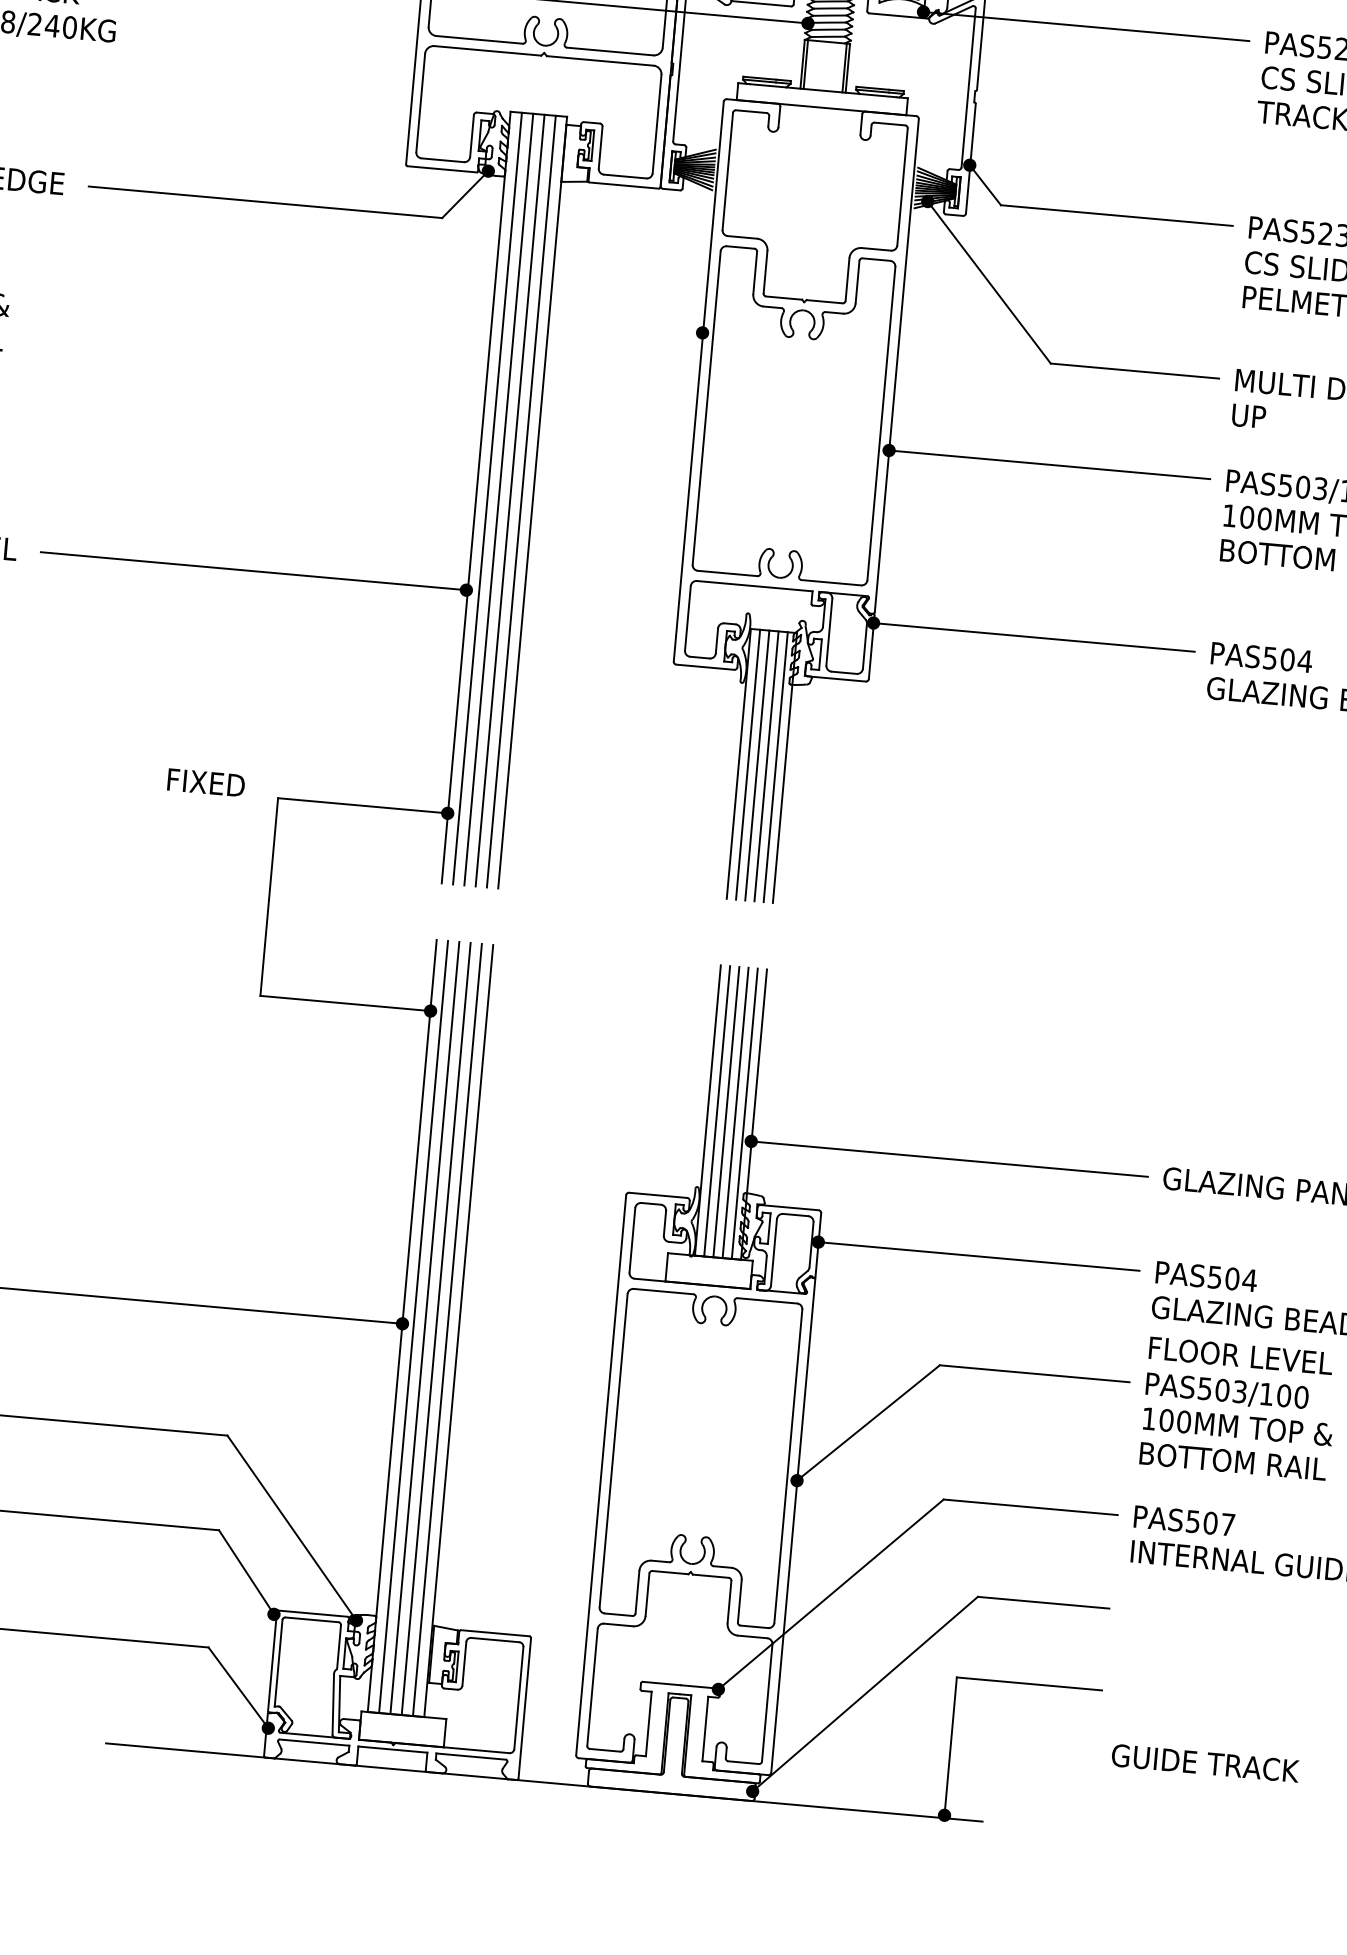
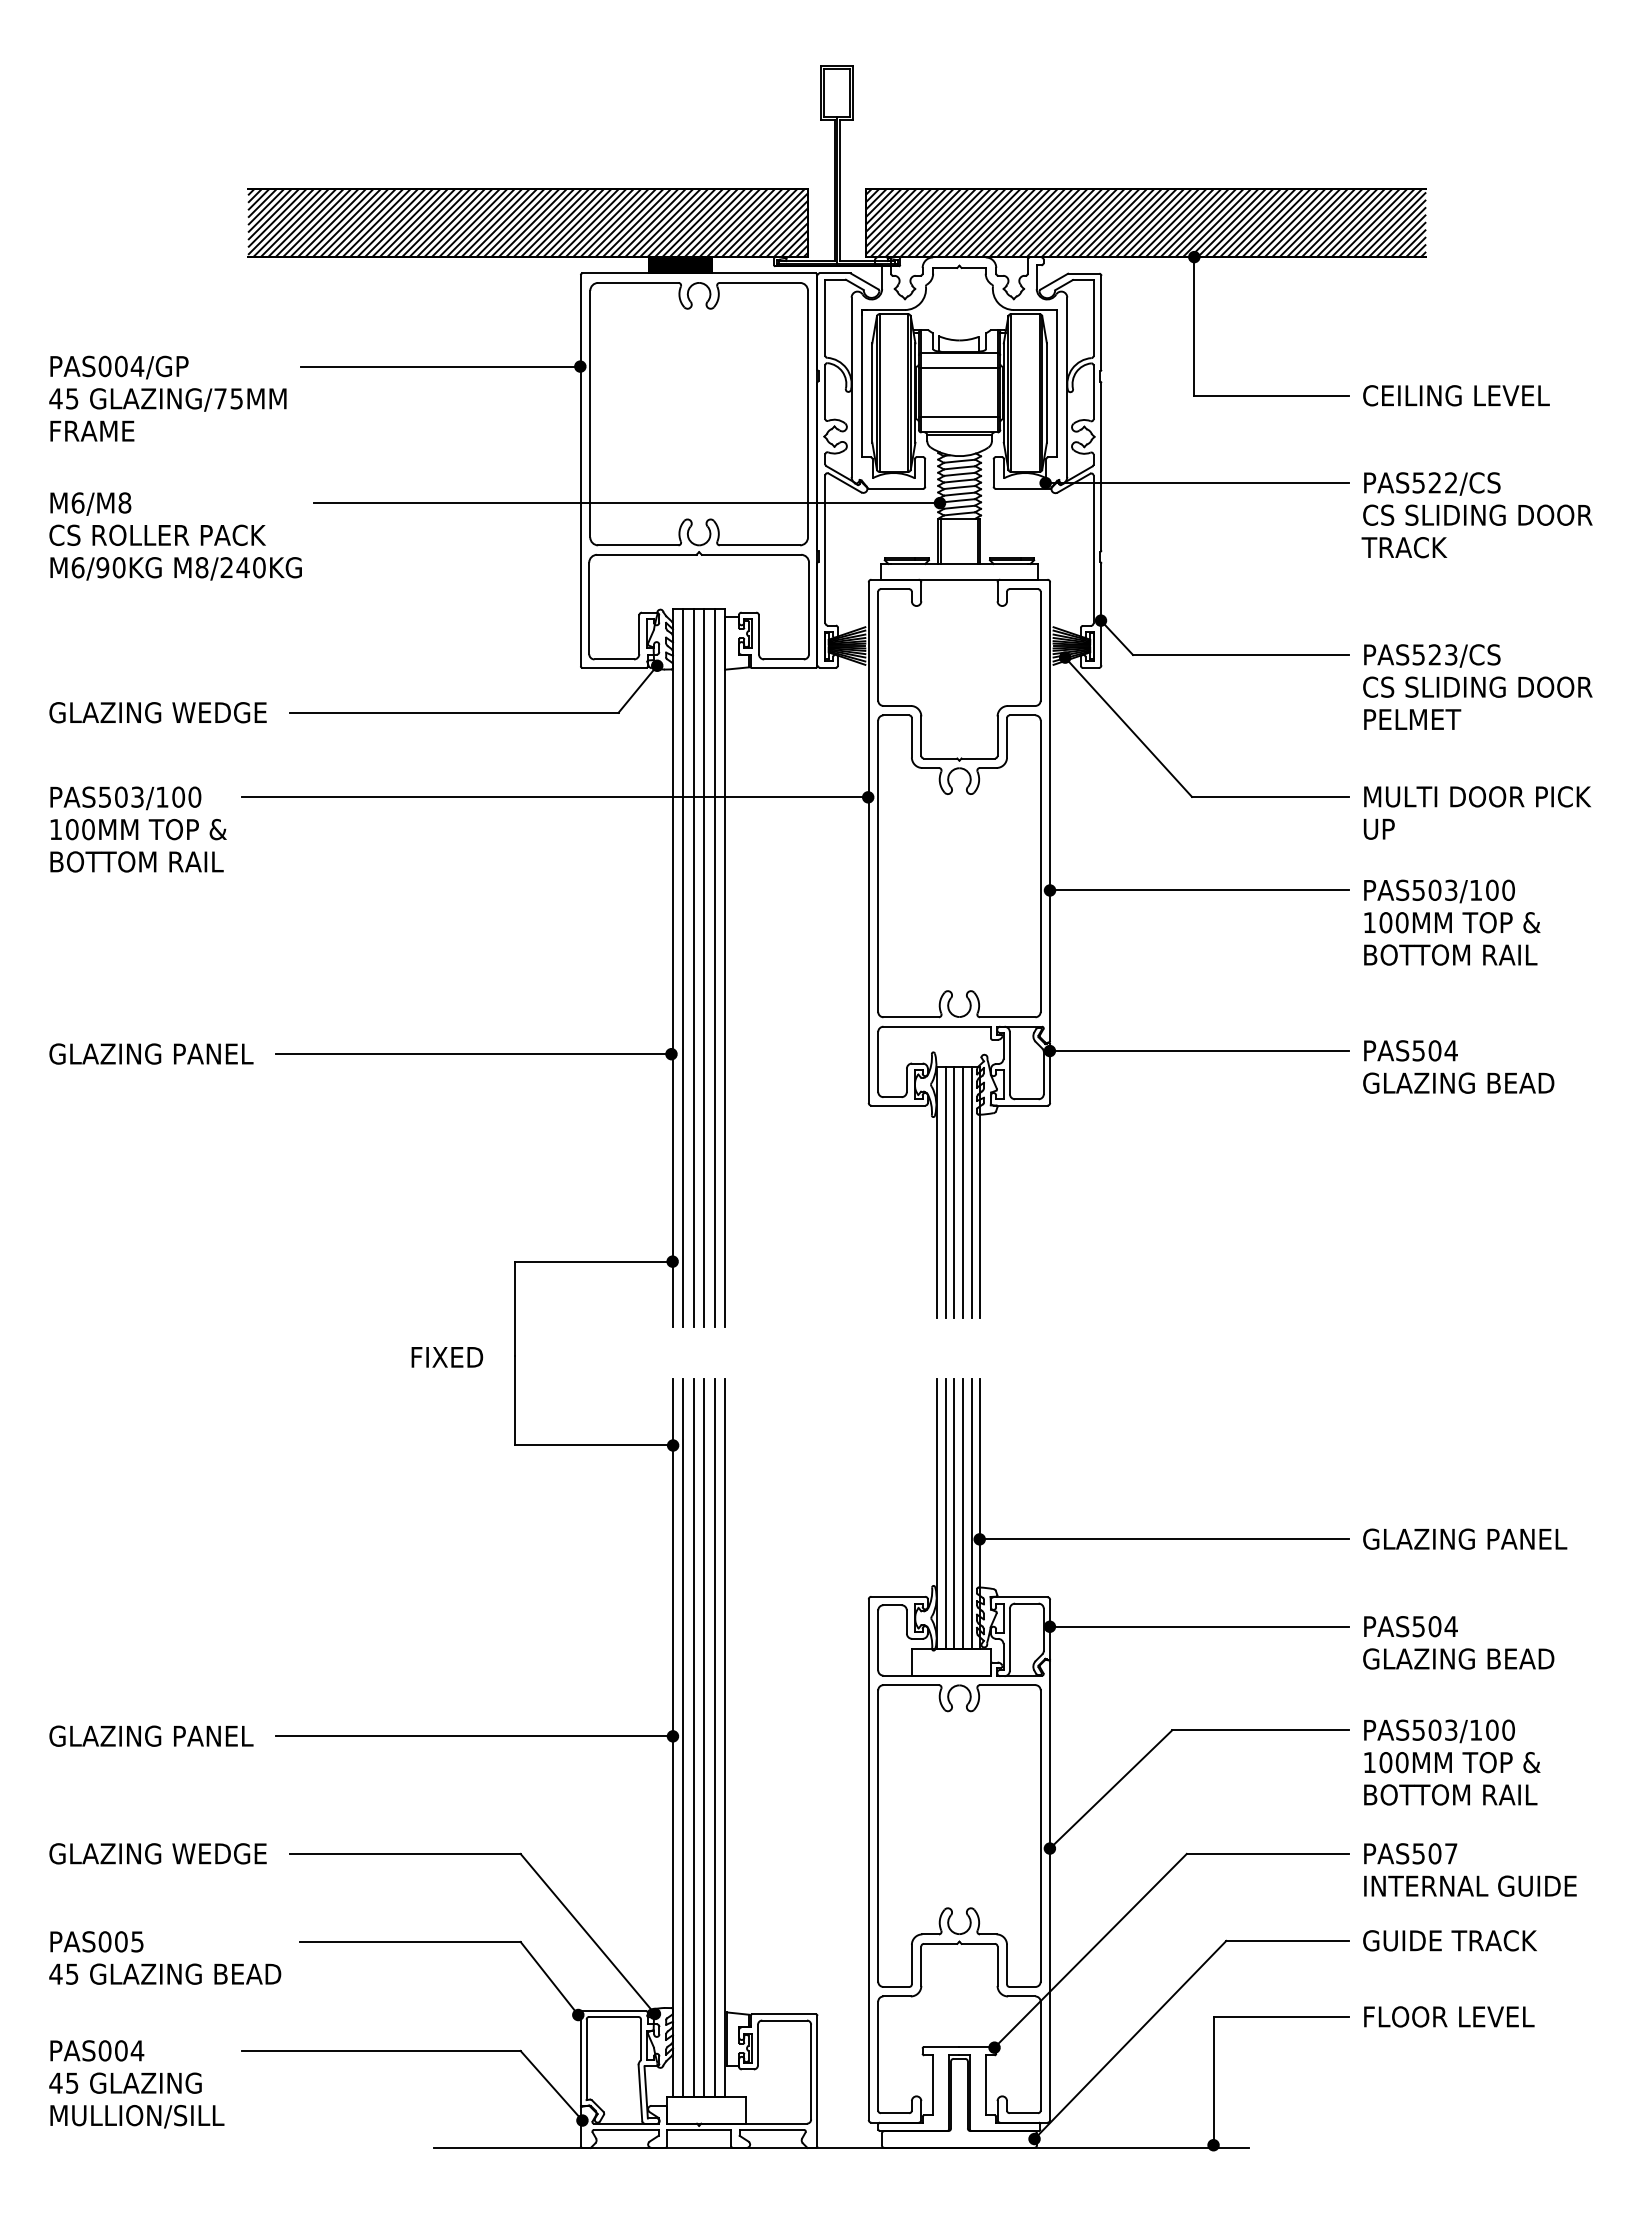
line: (365, 302) -> (554, 797), added
text: (206, 782) -> (447, 1357), moved
text: (1241, 1355) -> (1449, 2016), moved
text: (1204, 1762) -> (1449, 1940), moved

